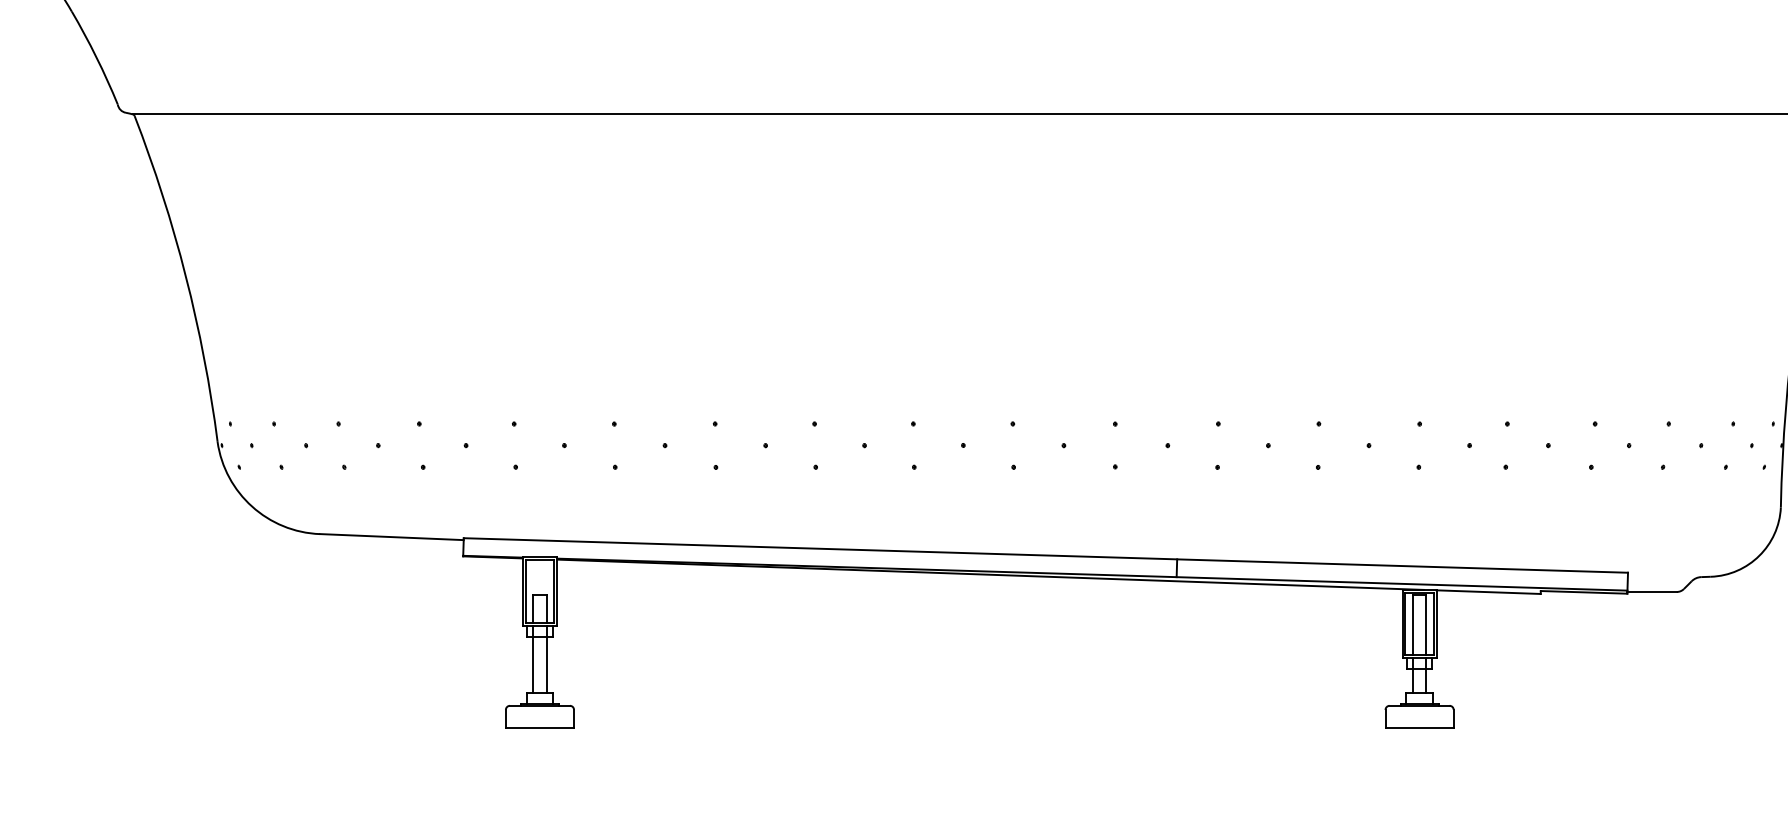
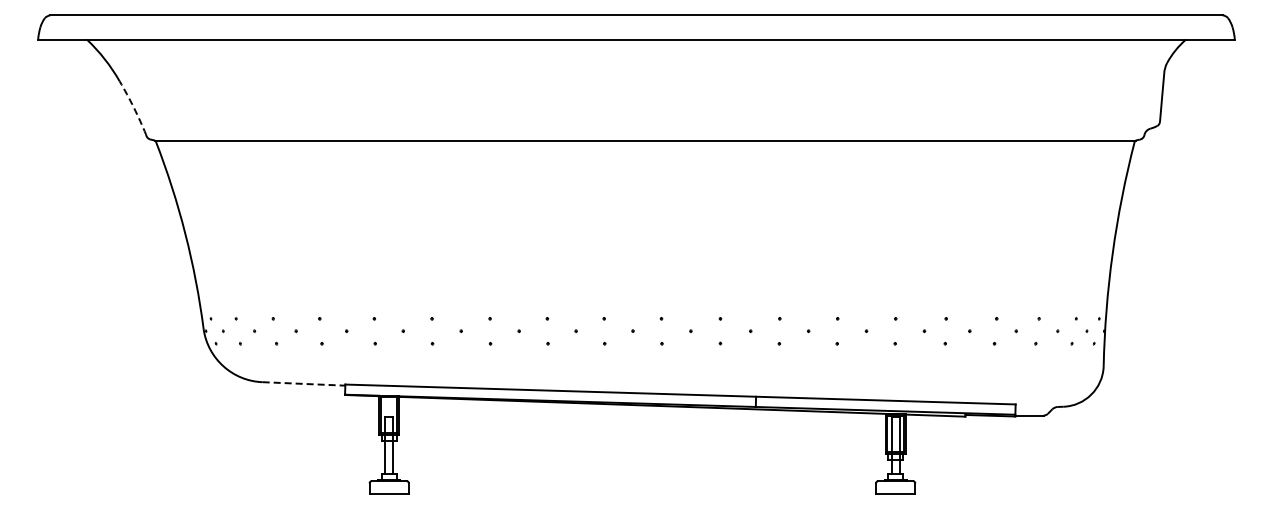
arc: (95, 56) -> (133, 107), solid -> dashed
line: (392, 536) -> (304, 383), solid -> dashed

